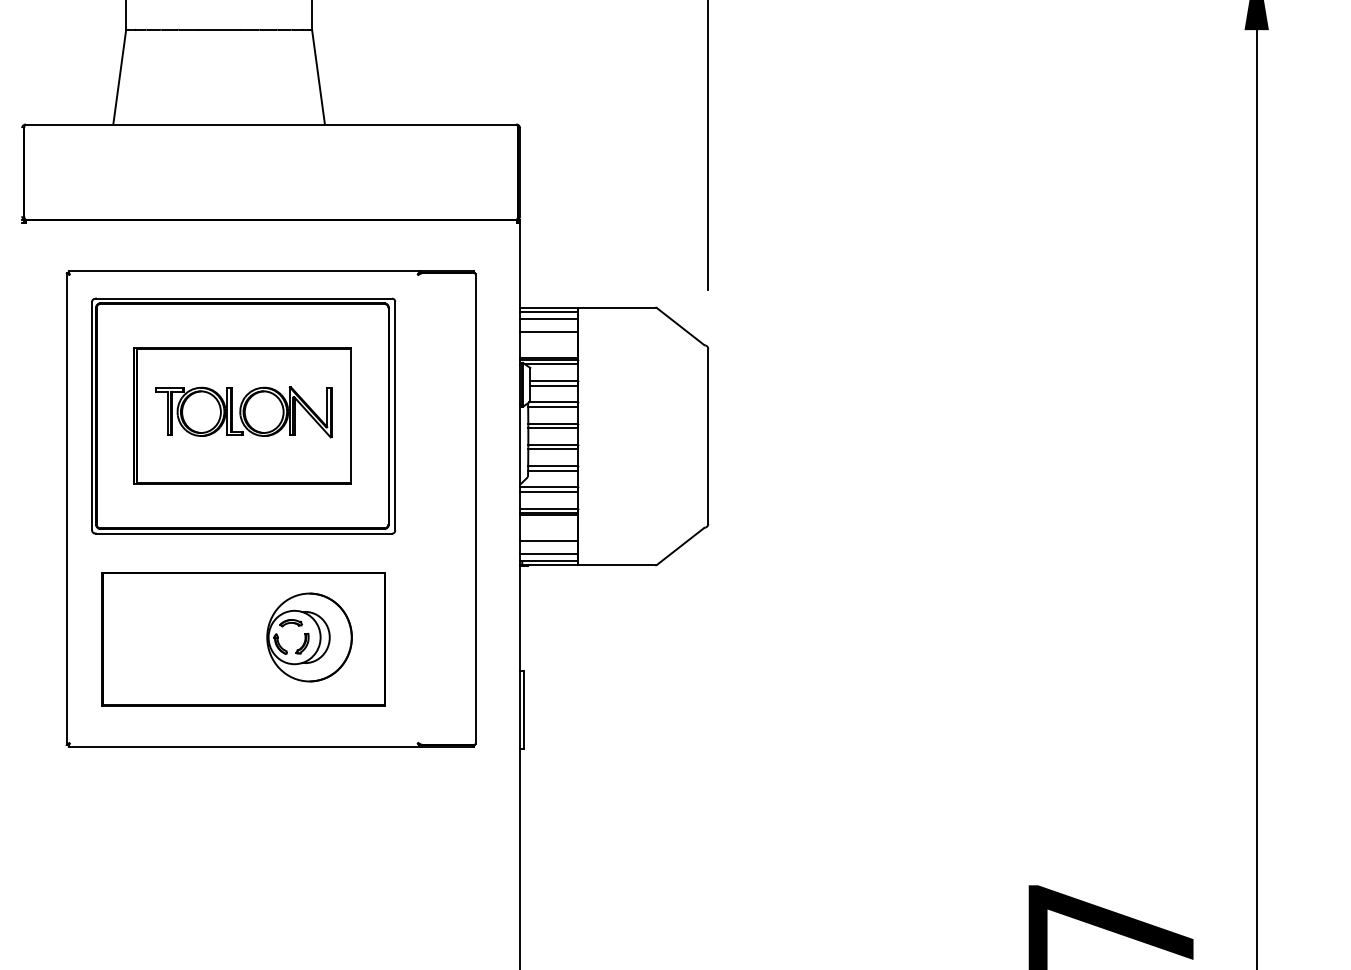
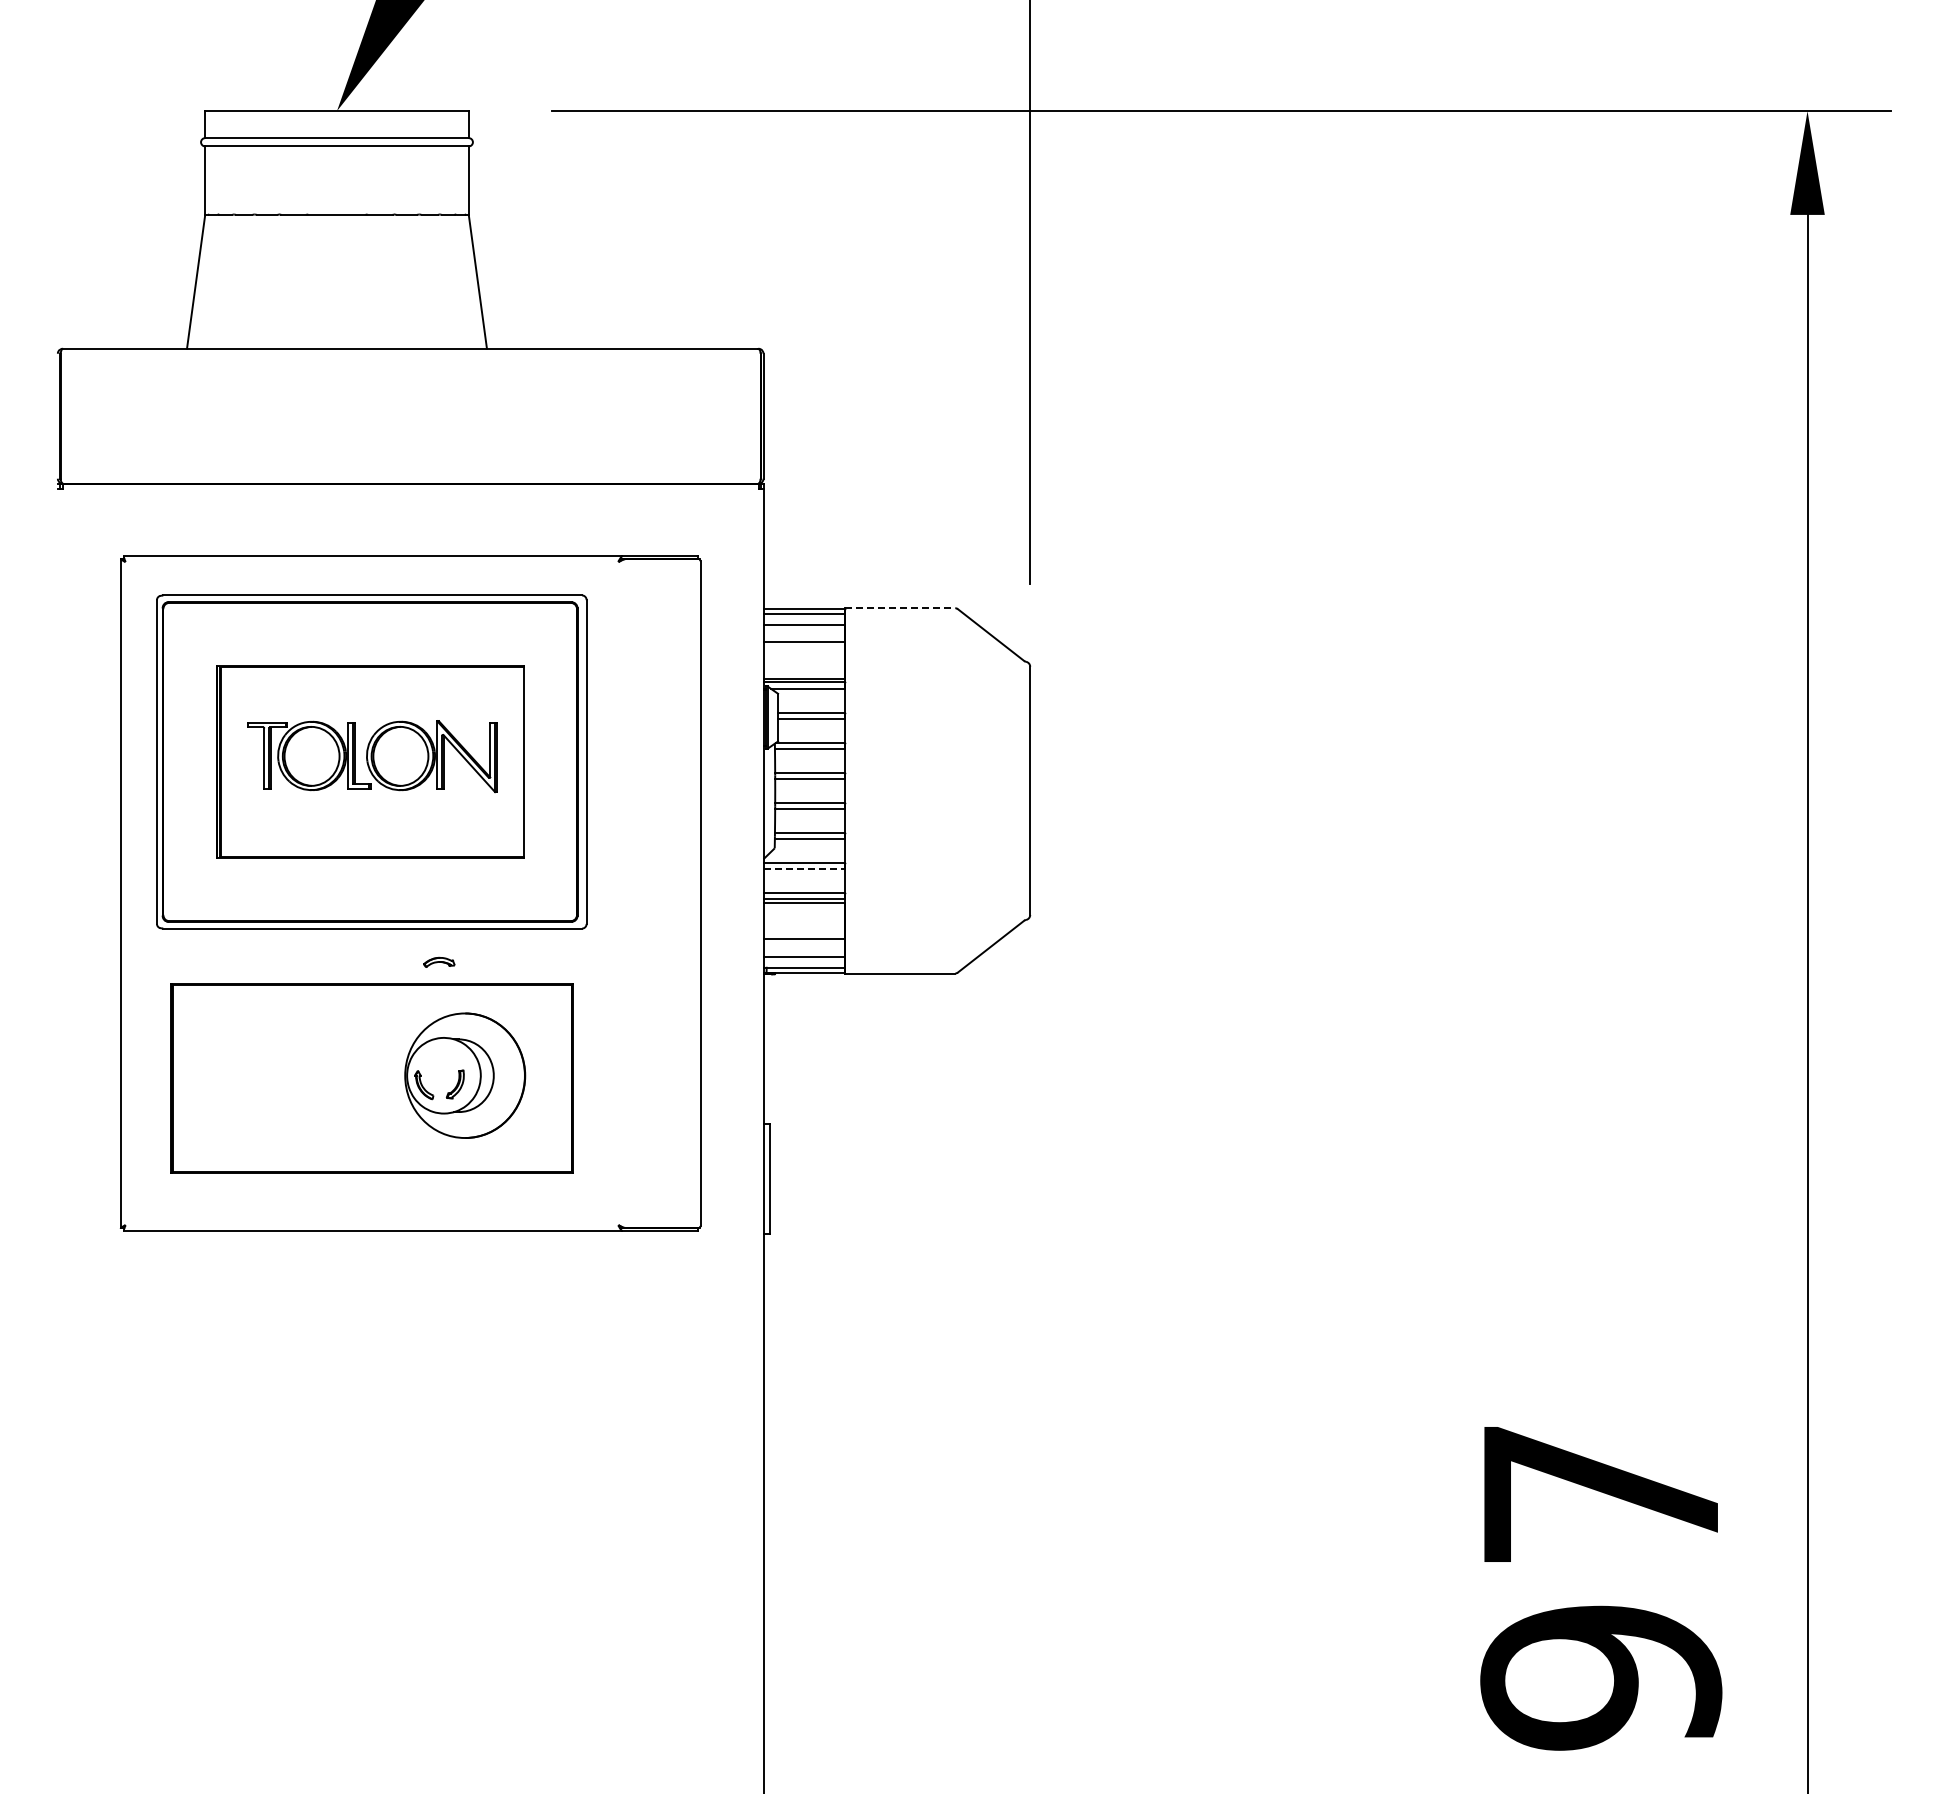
line: (616, 307) -> (900, 608), solid -> dashed
line: (549, 491) -> (804, 869), solid -> dashed
part: (291, 622) -> (439, 961), moved

